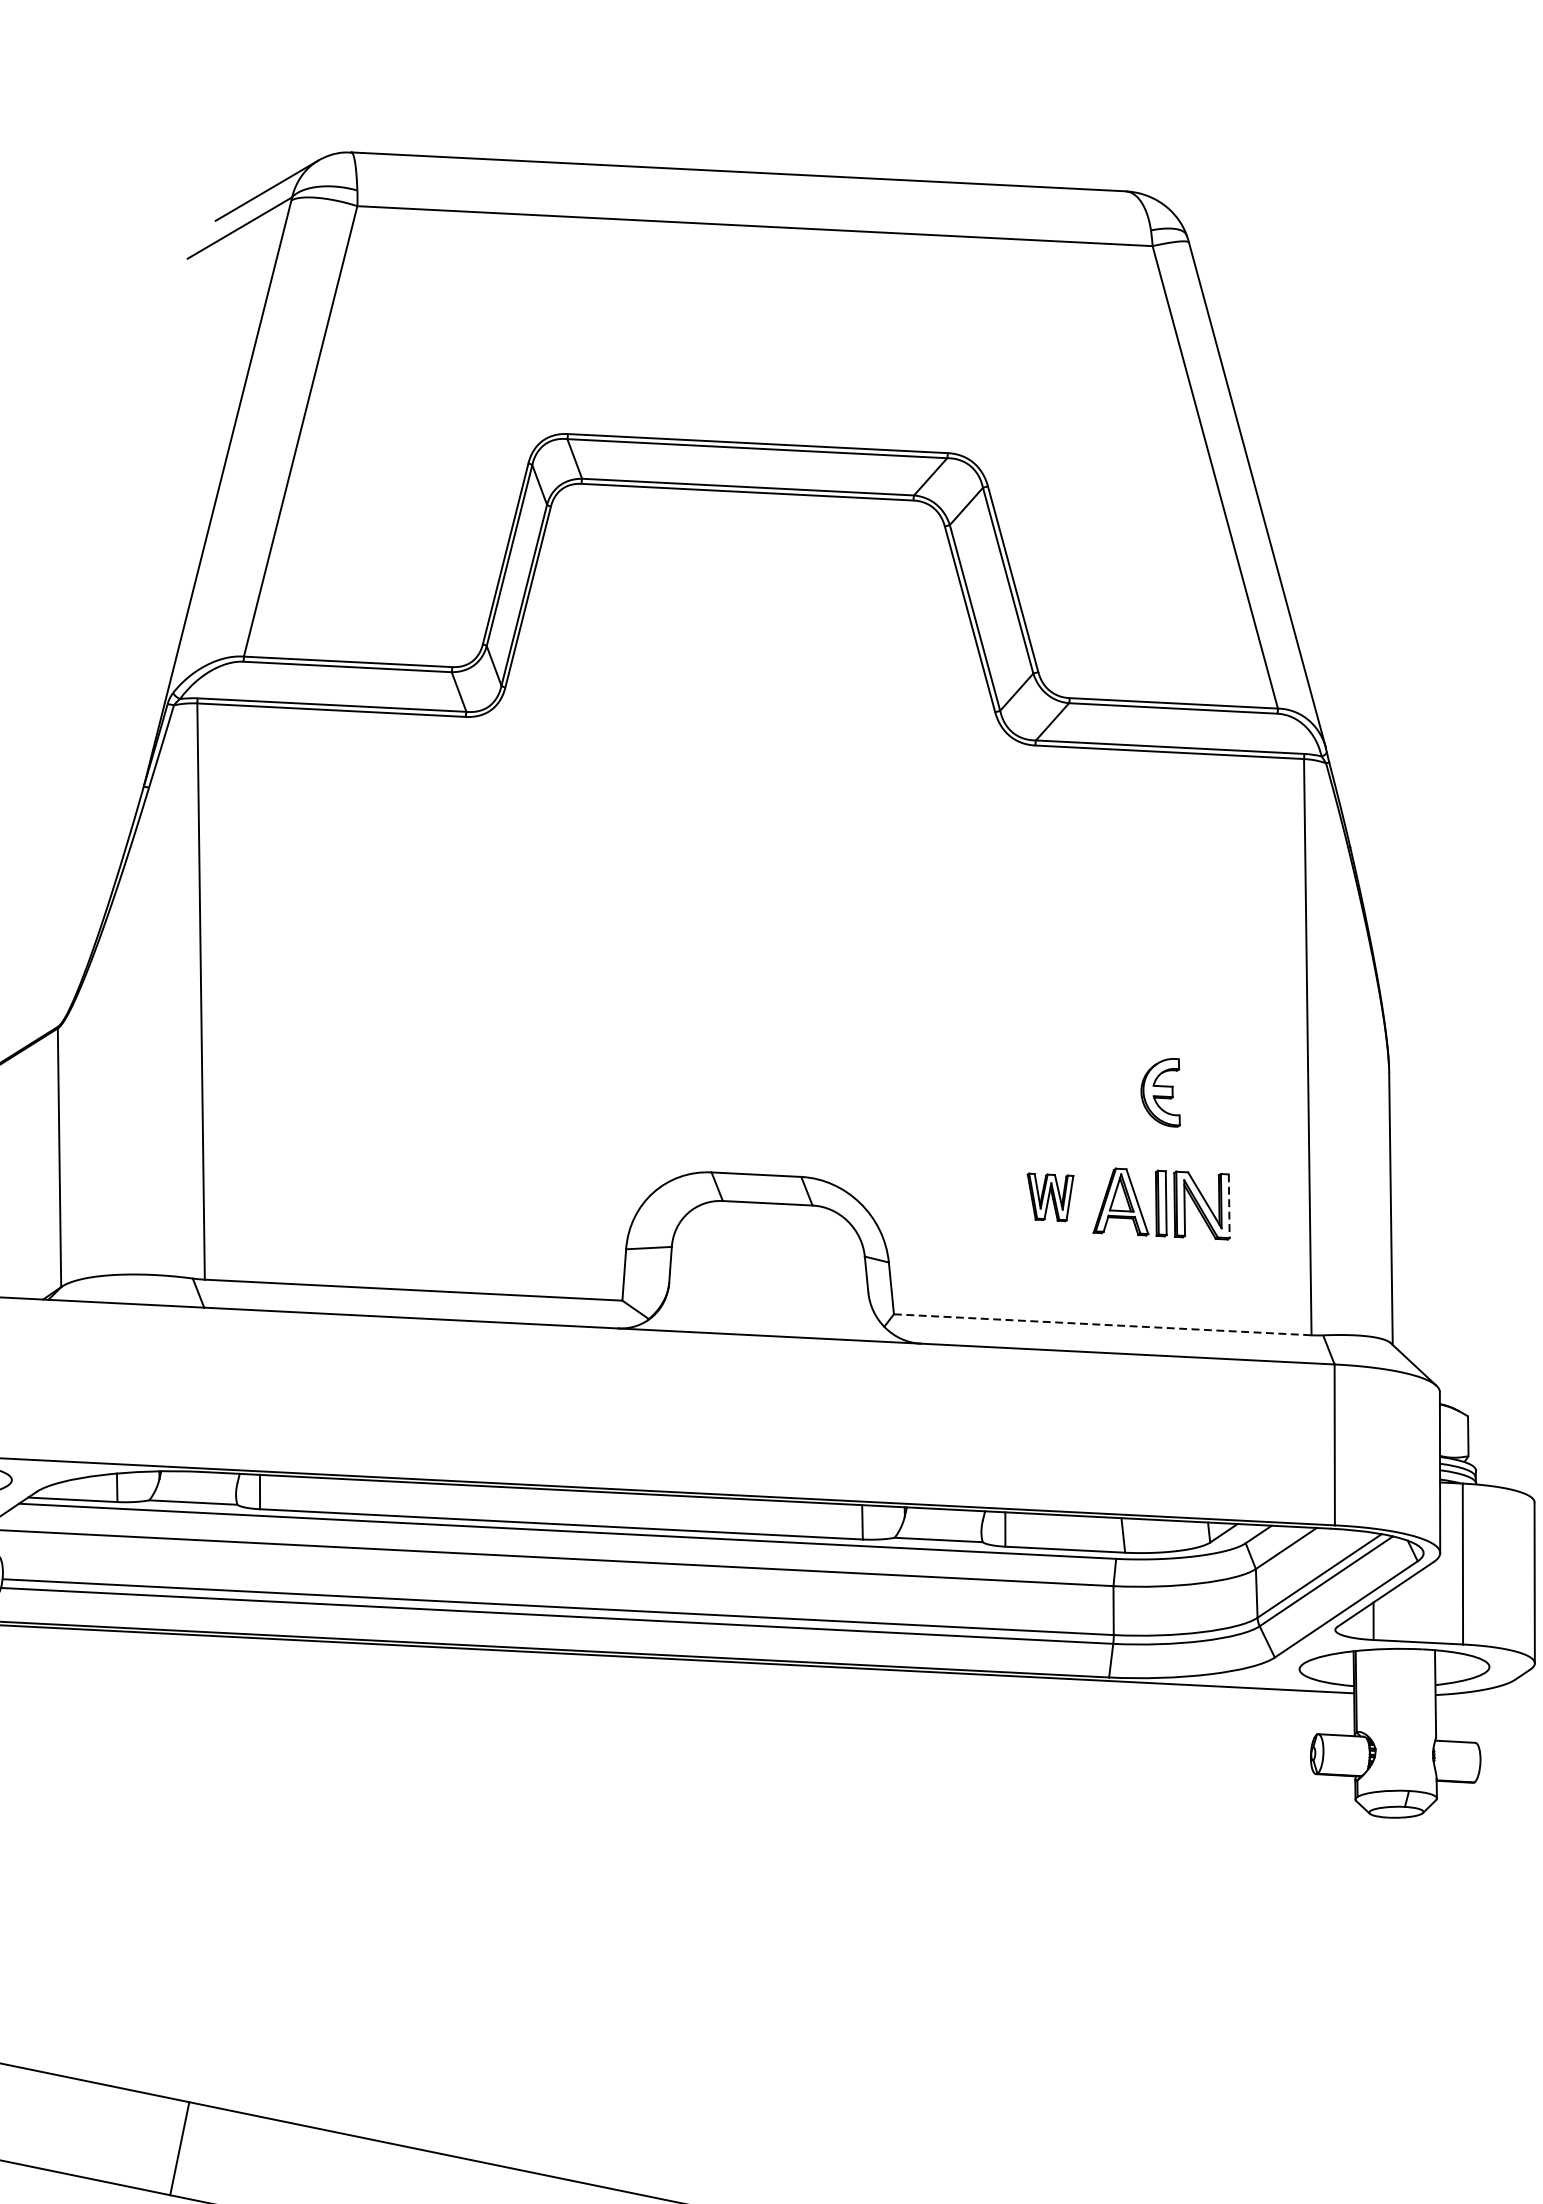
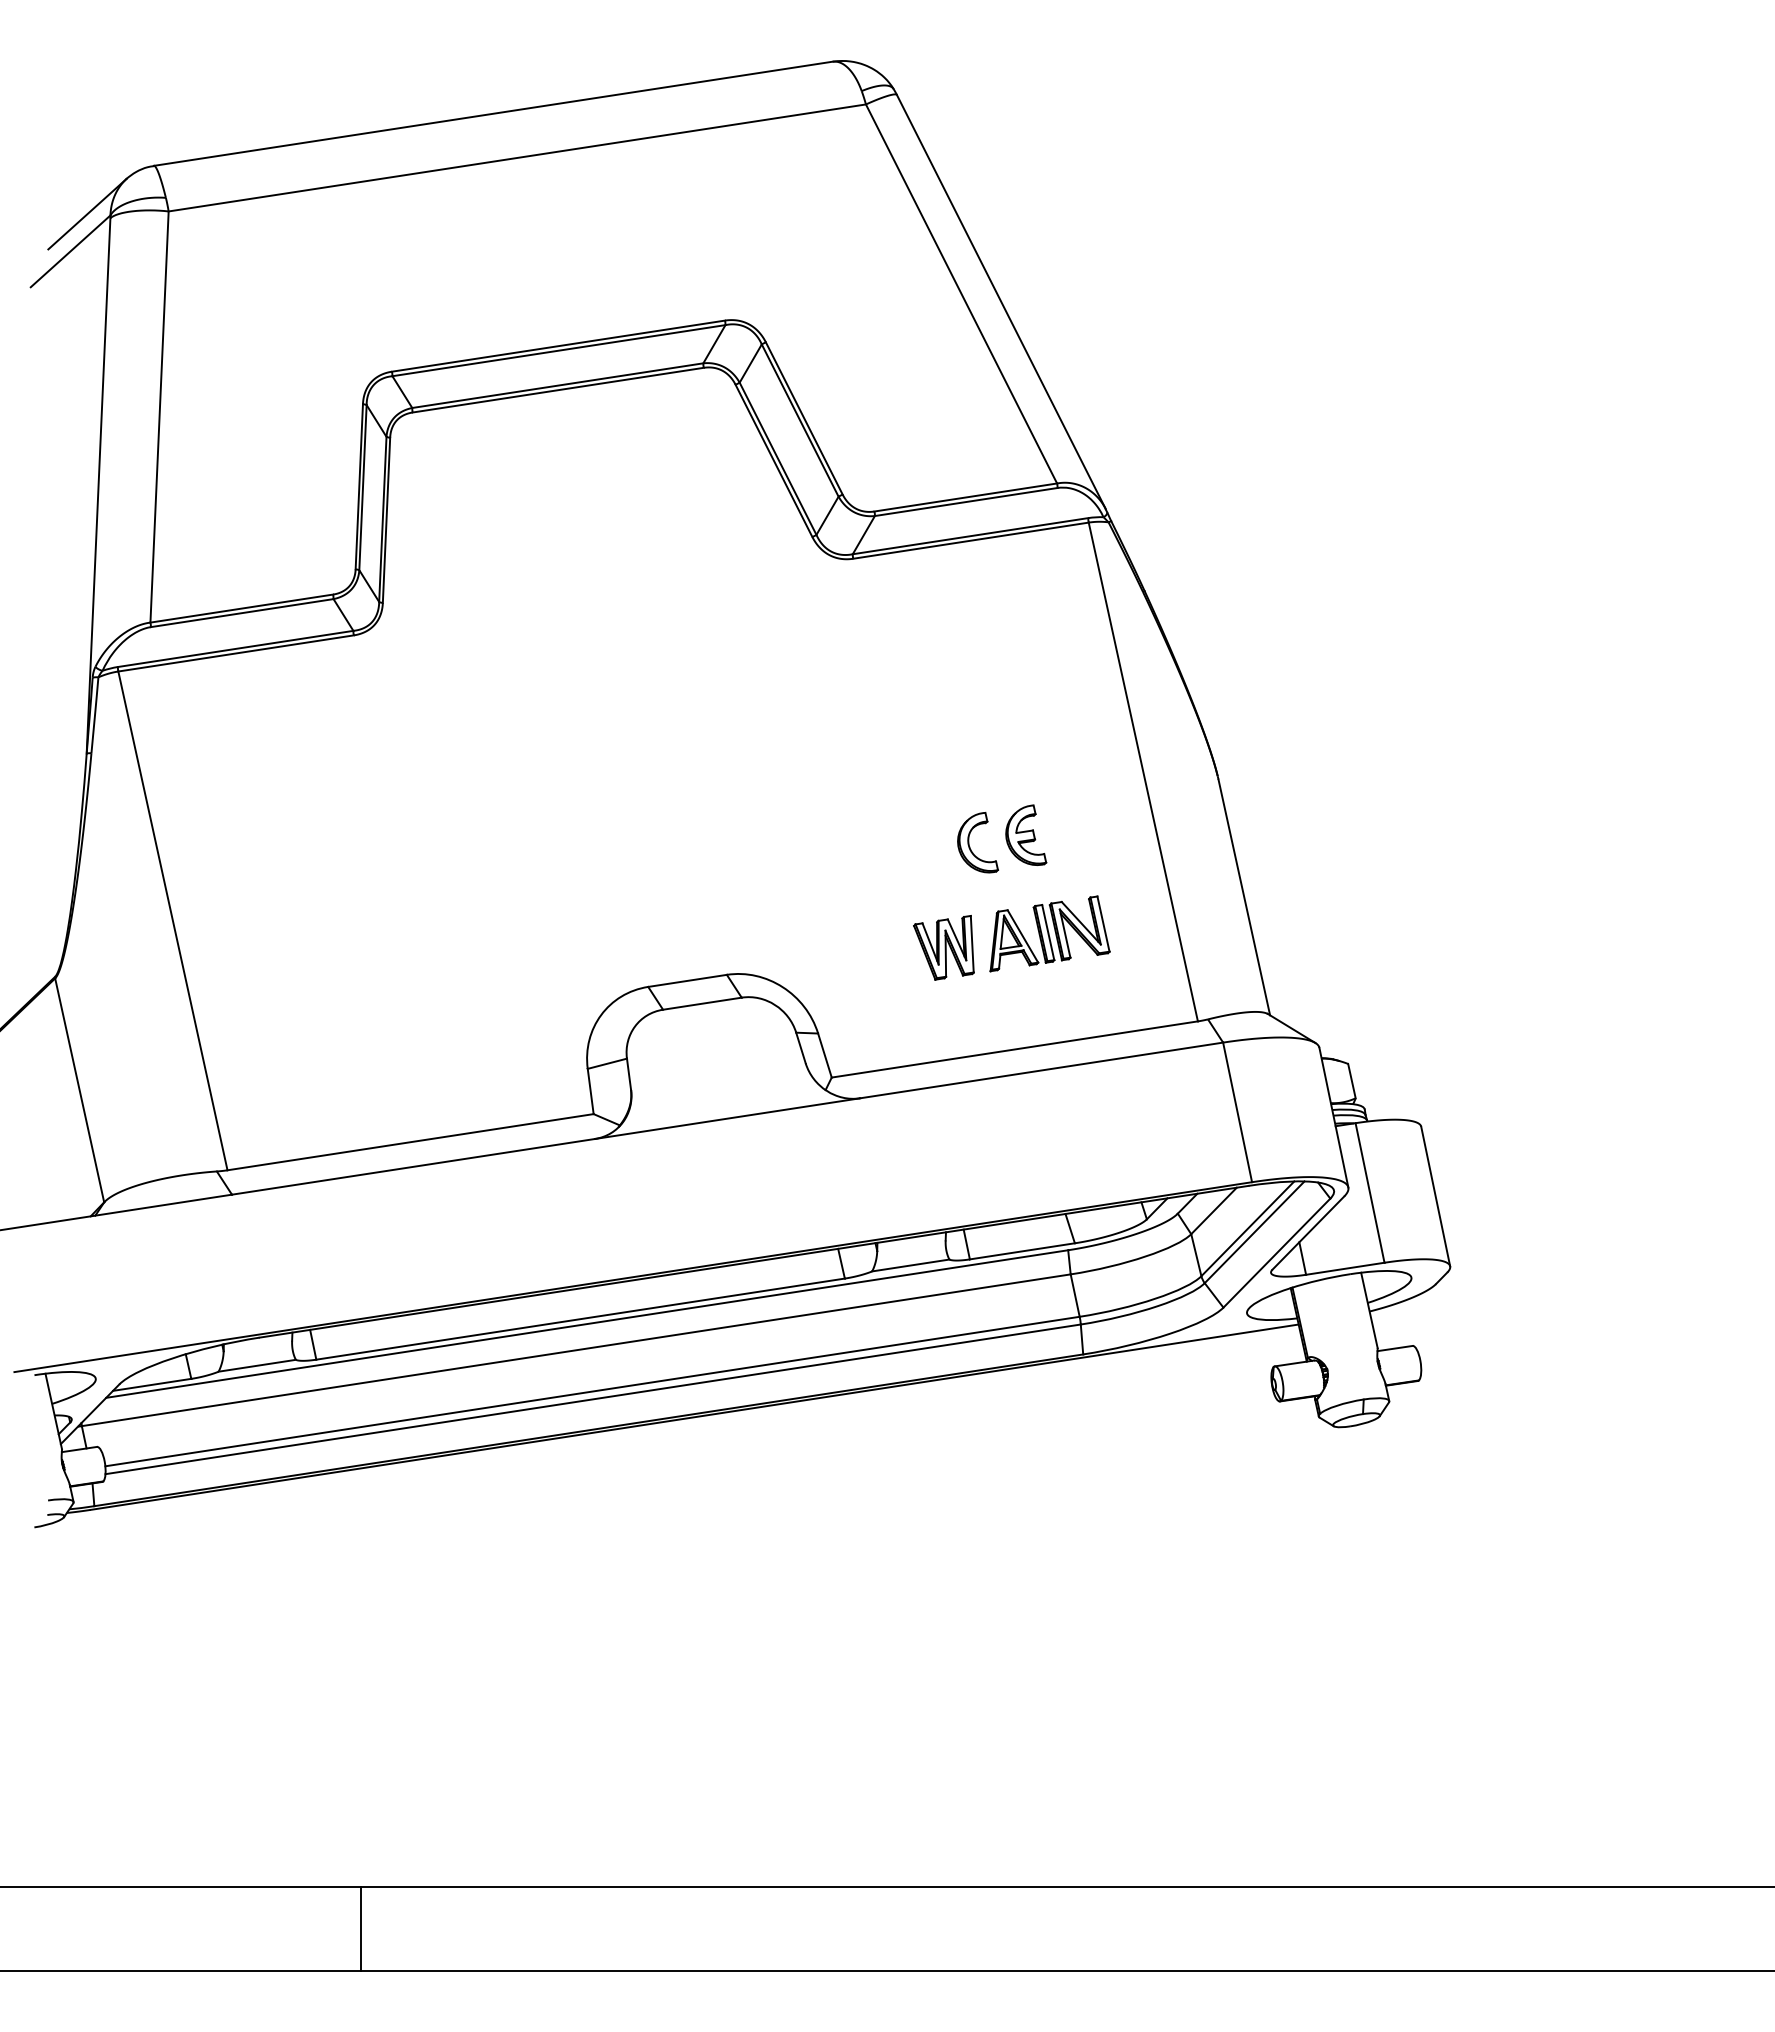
part: (1099, 1085) -> (969, 842), added
part: (1047, 1195) -> (943, 947), size x1.43
line: (1229, 1206) -> (1103, 924), dashed -> solid
line: (1103, 1324) -> (1015, 1049), dashed -> solid

